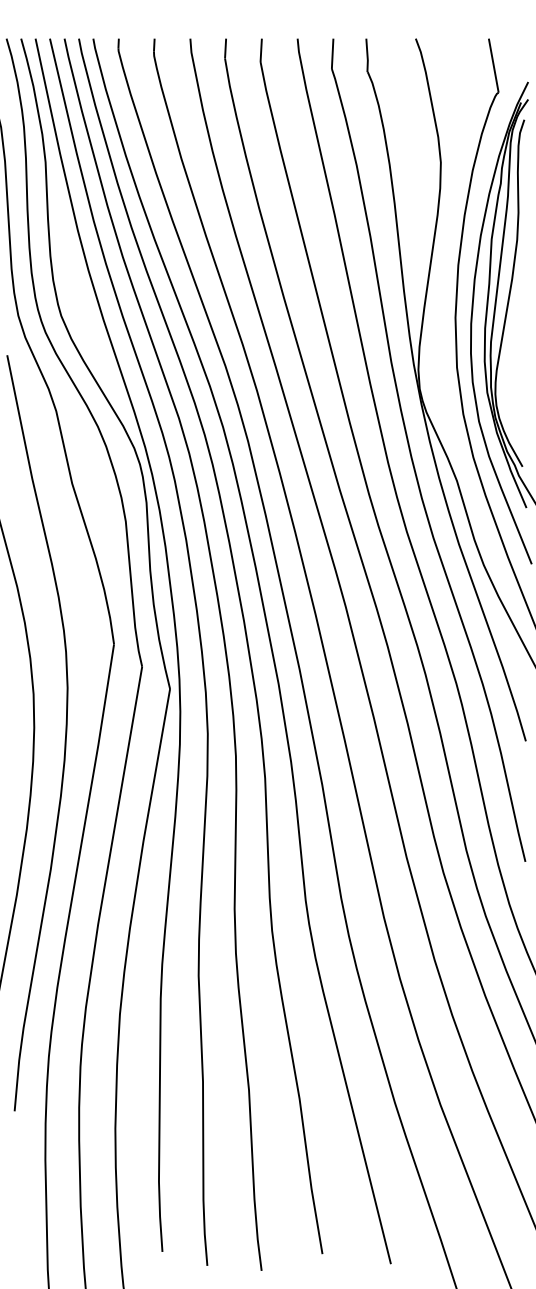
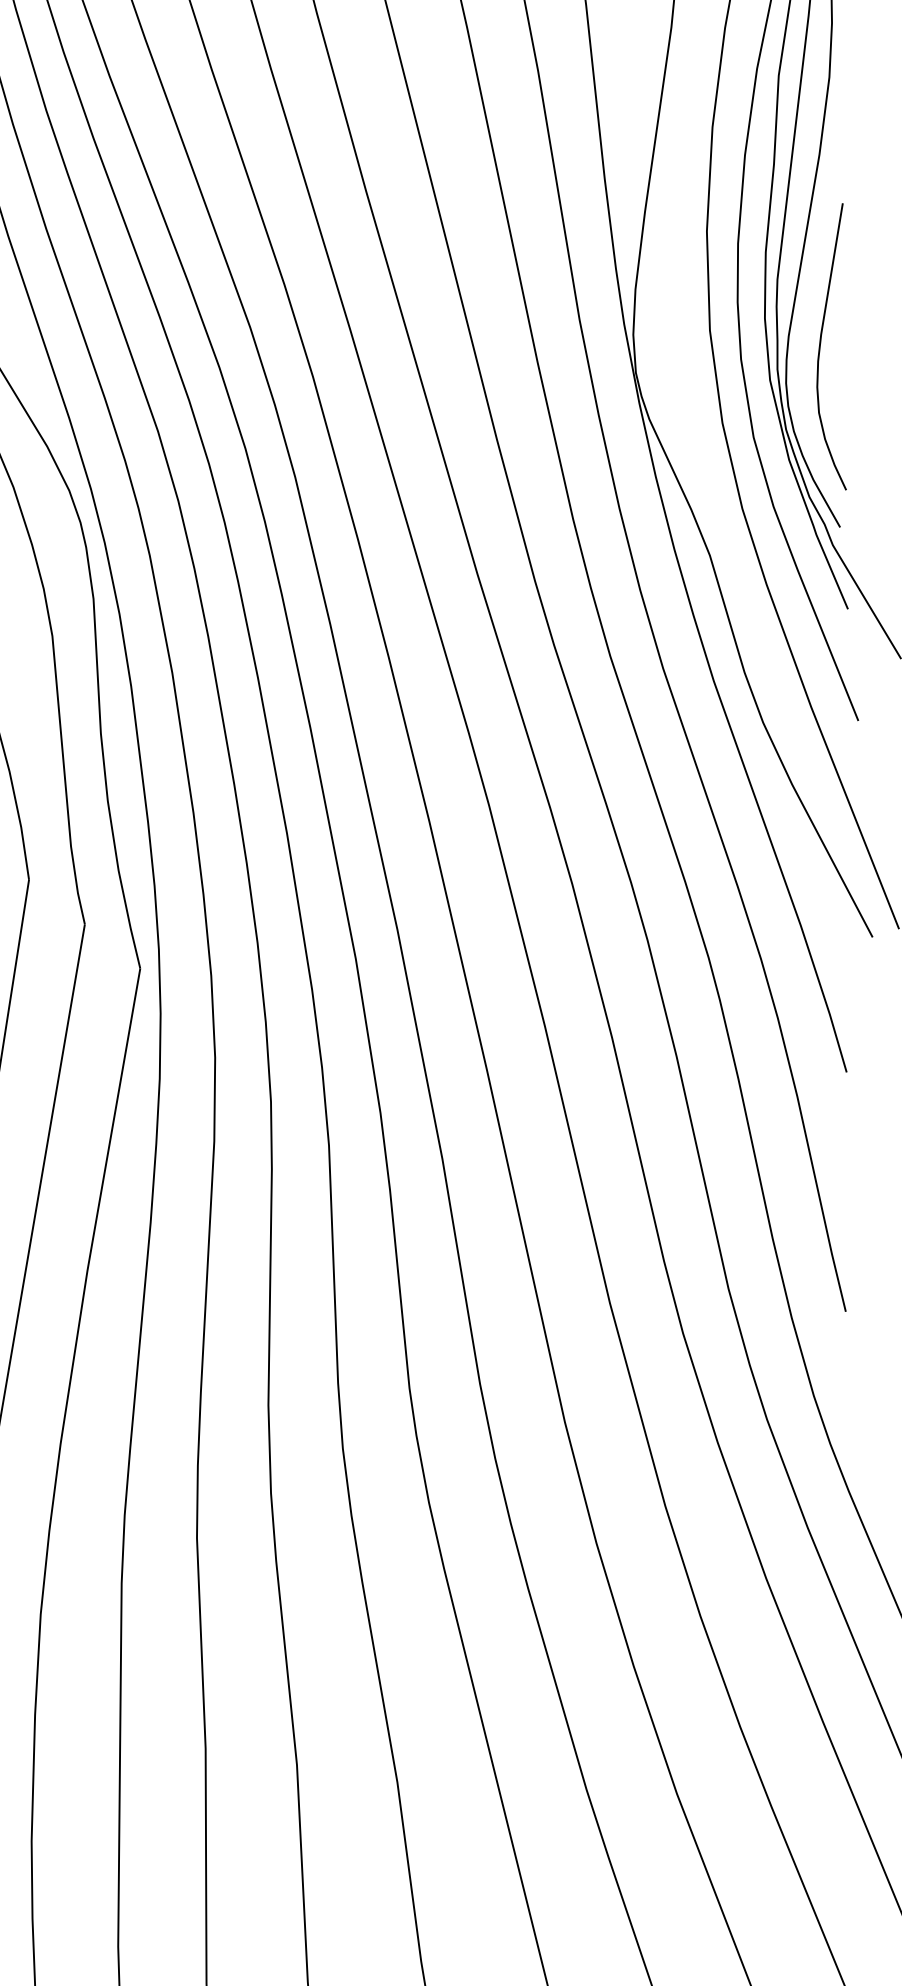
curve: (513, 375) -> (822, 346), added

